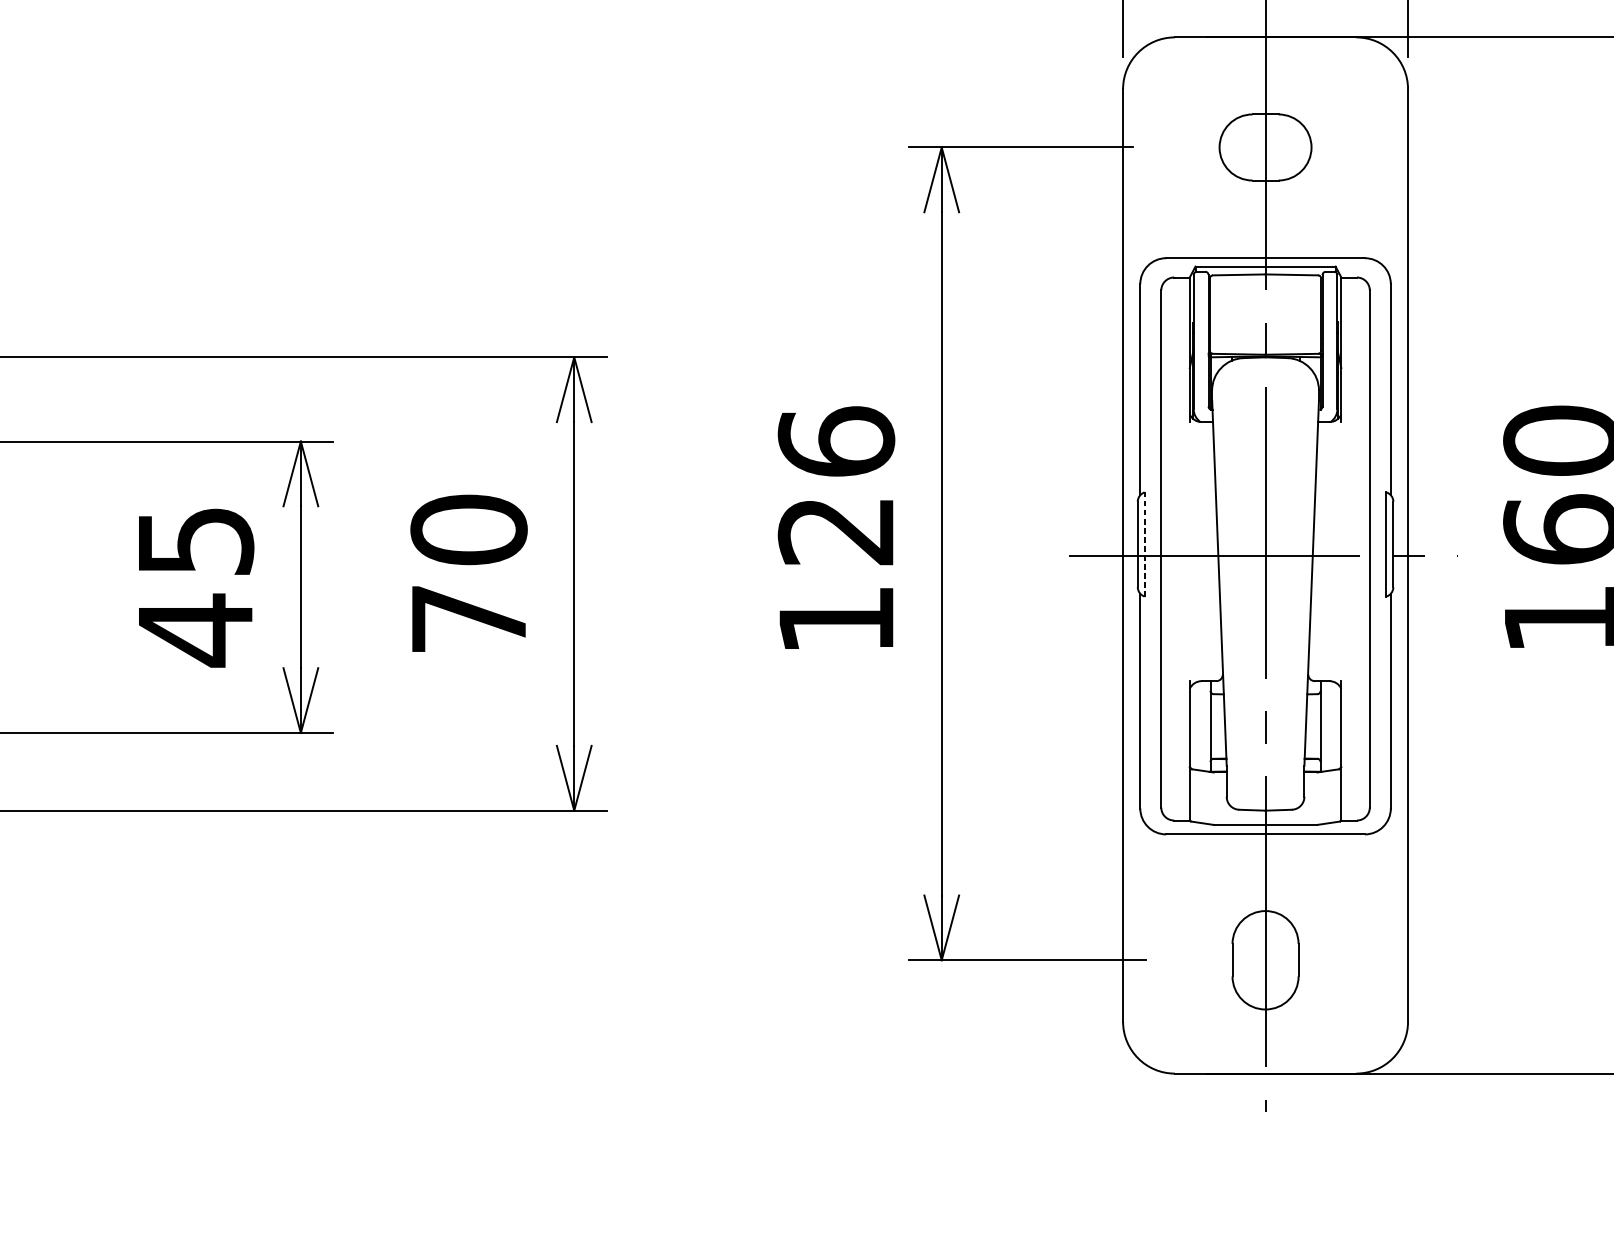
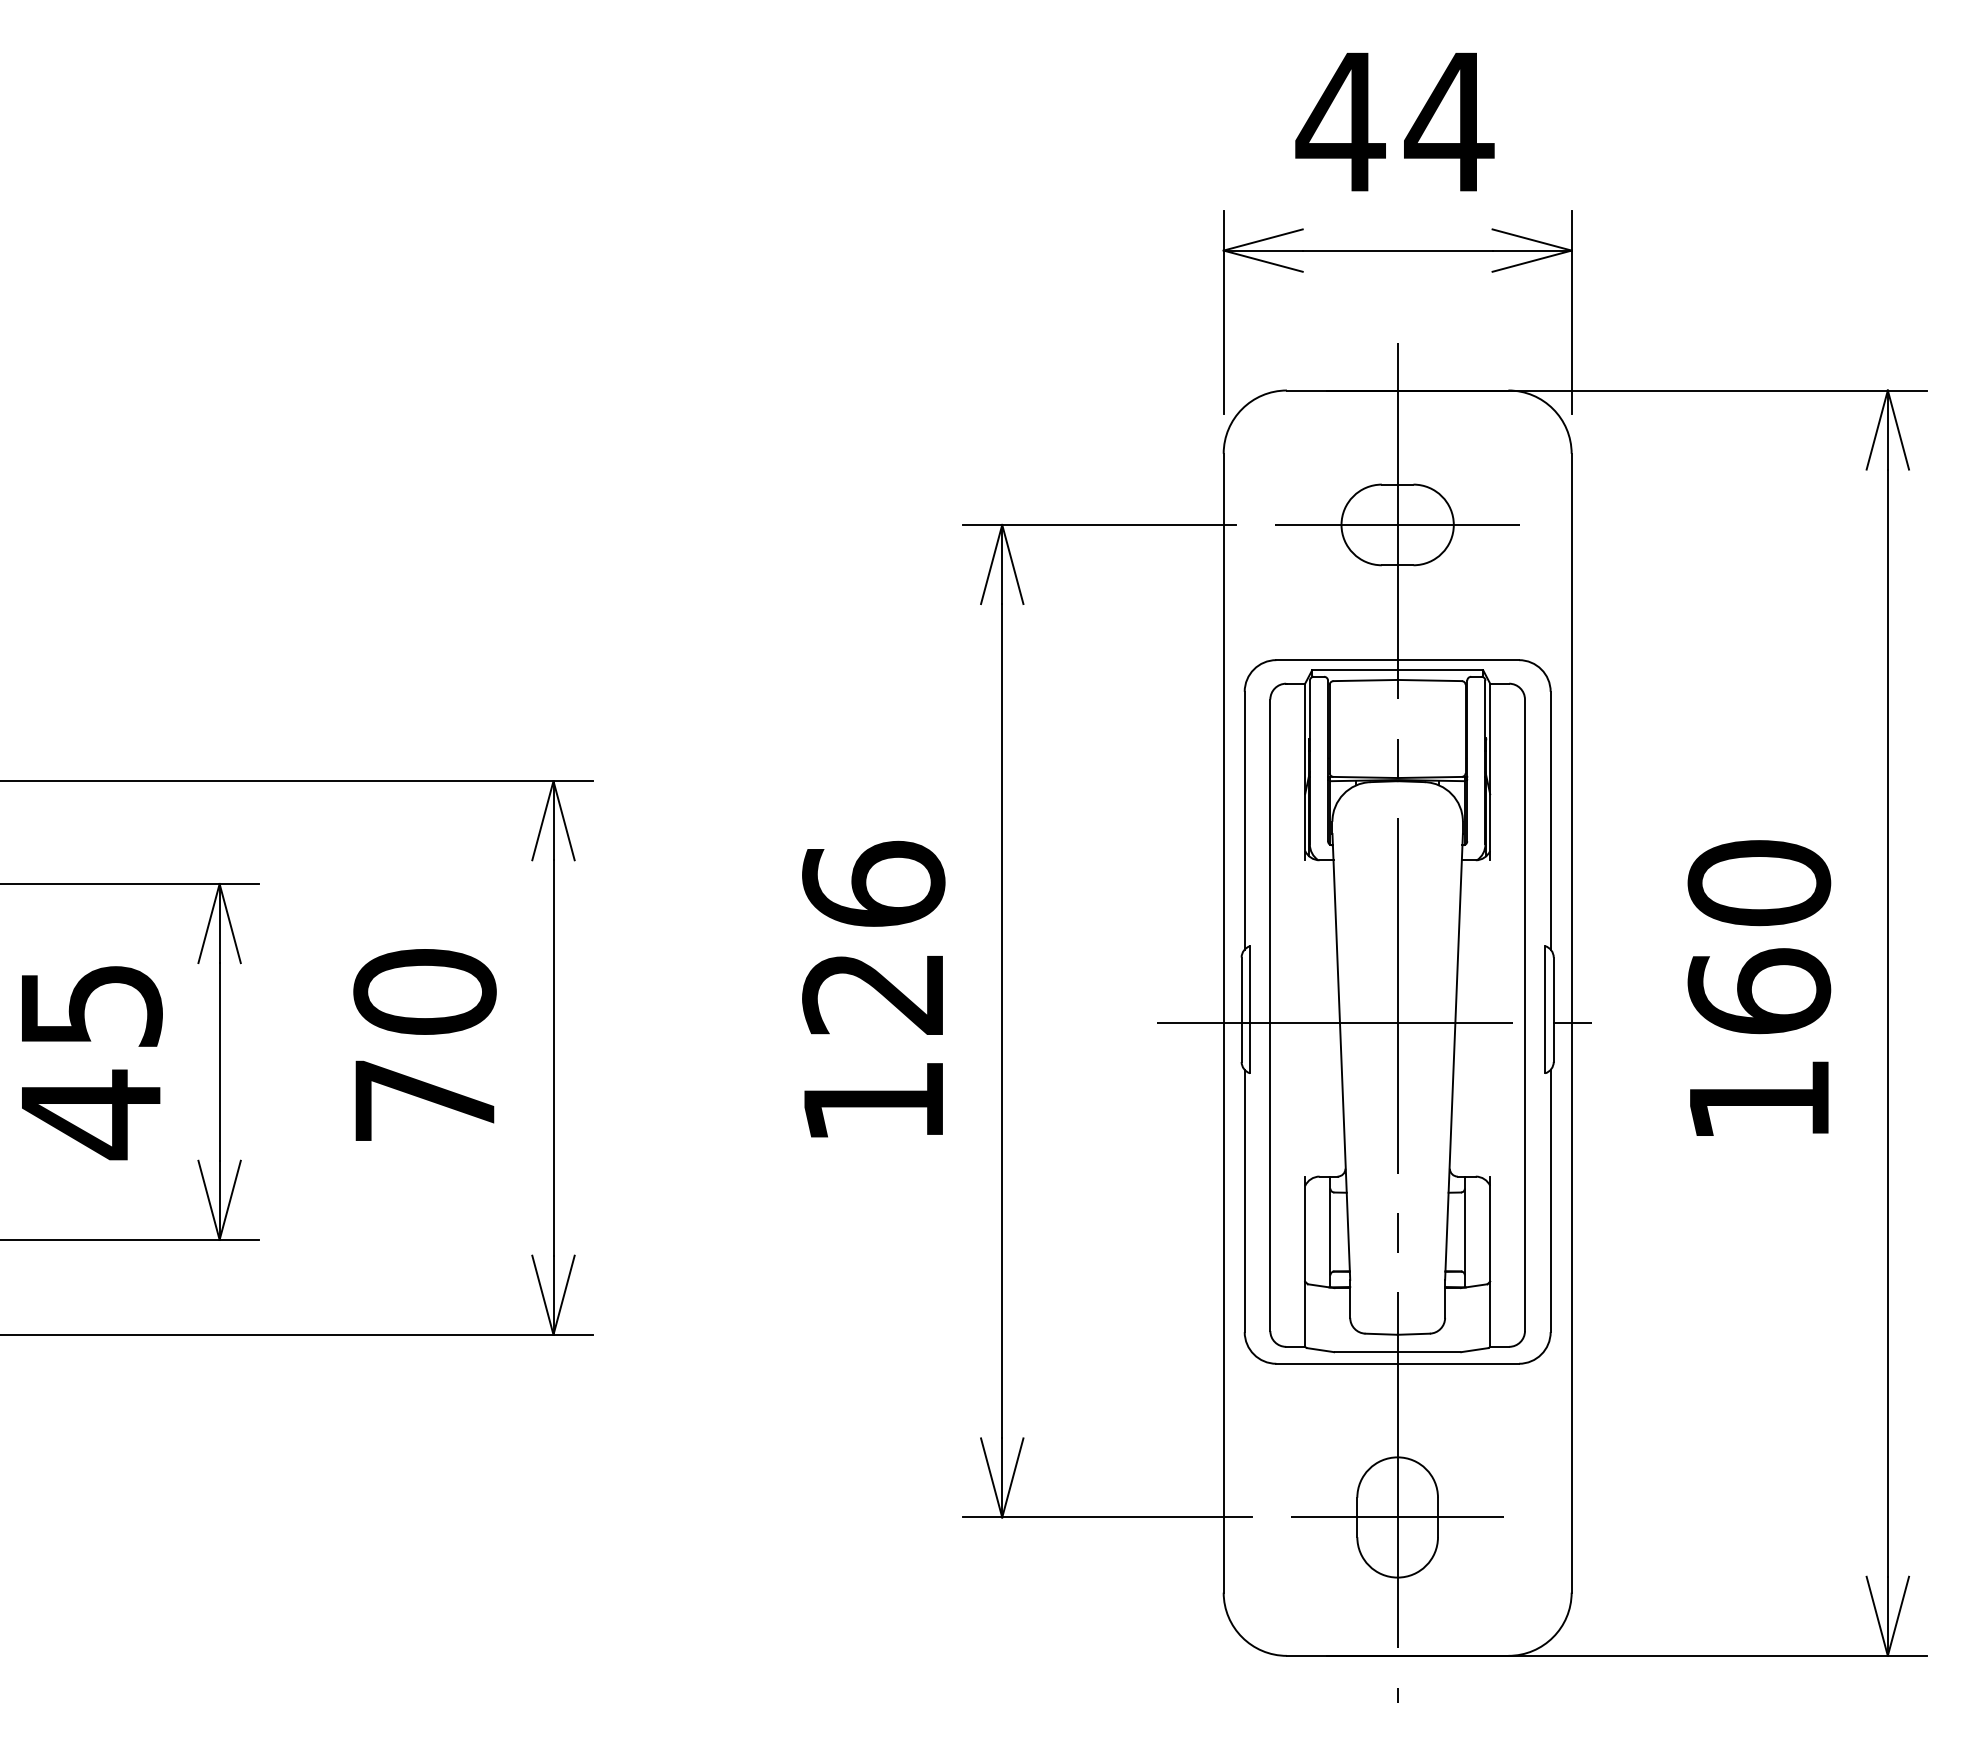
line: (1265, 147) -> (1397, 524), added
line: (1145, 544) -> (1250, 1009), dashed -> solid
line: (1265, 960) -> (1397, 1517), added

